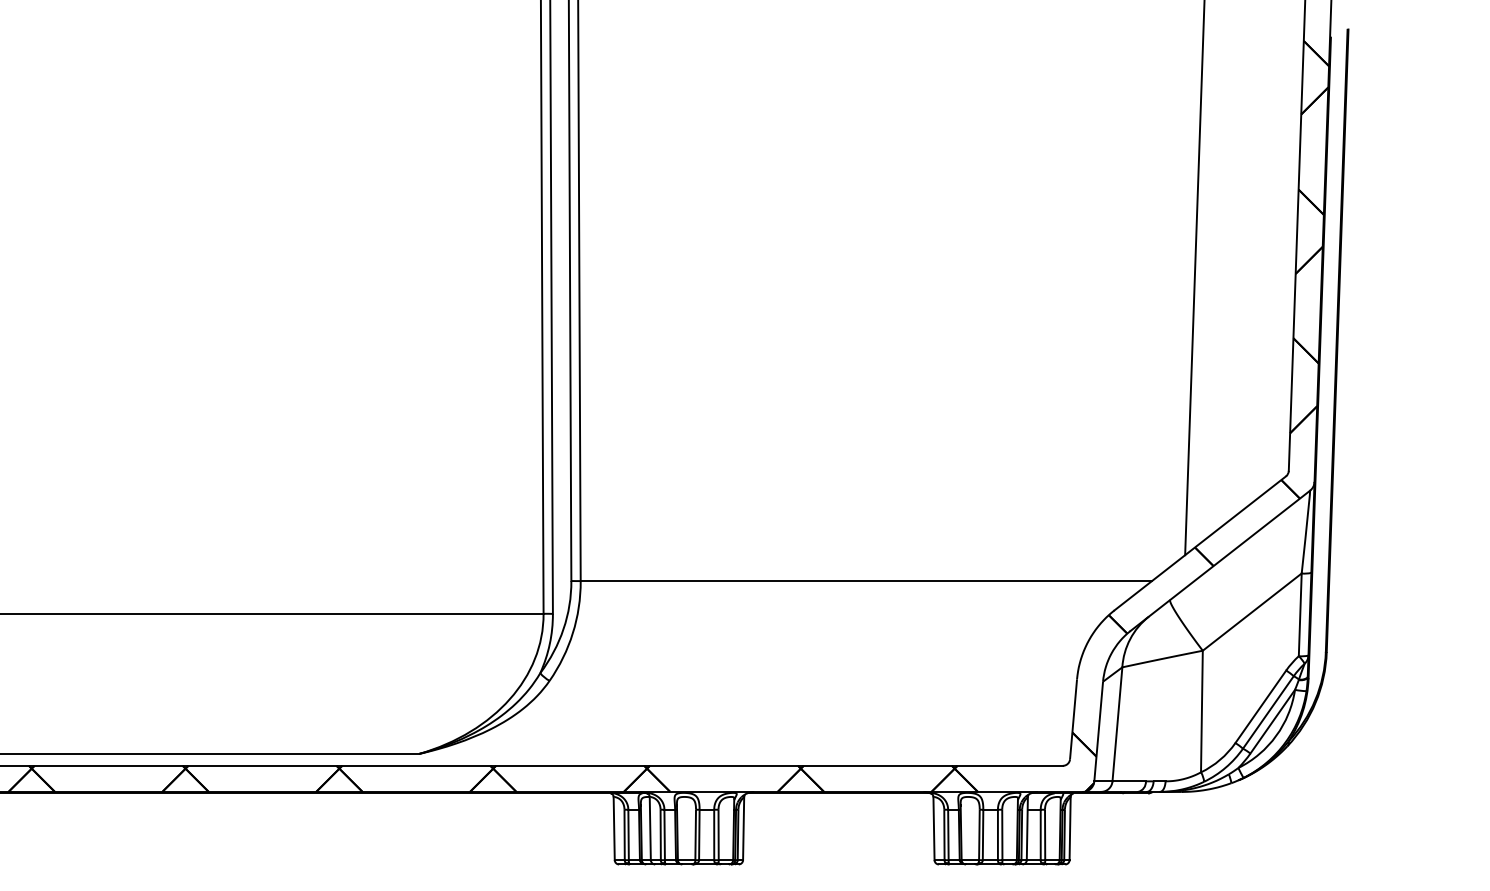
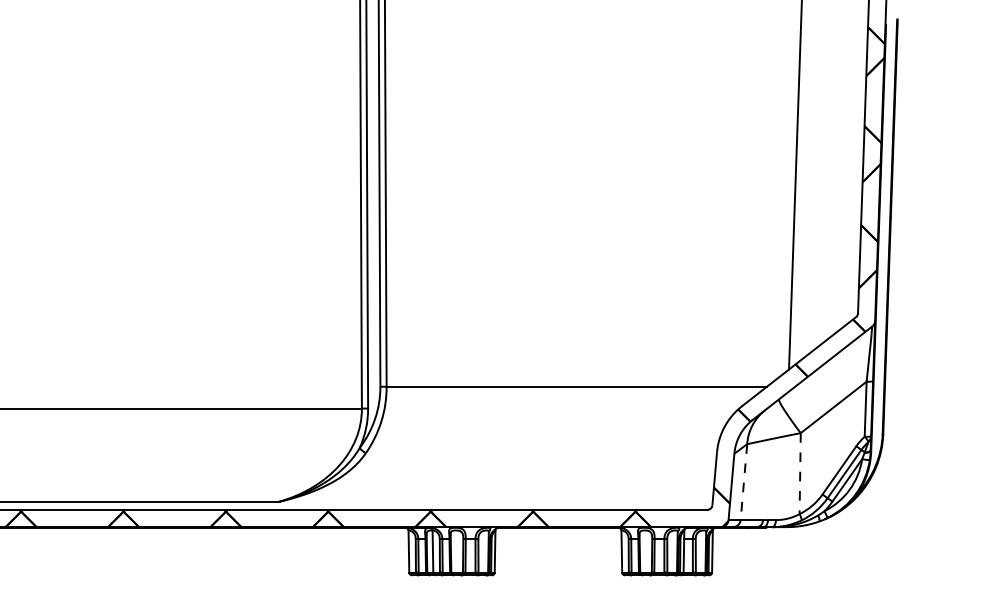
line: (1202, 712) -> (800, 474), solid -> dashed
line: (1116, 724) -> (743, 482), solid -> dashed

